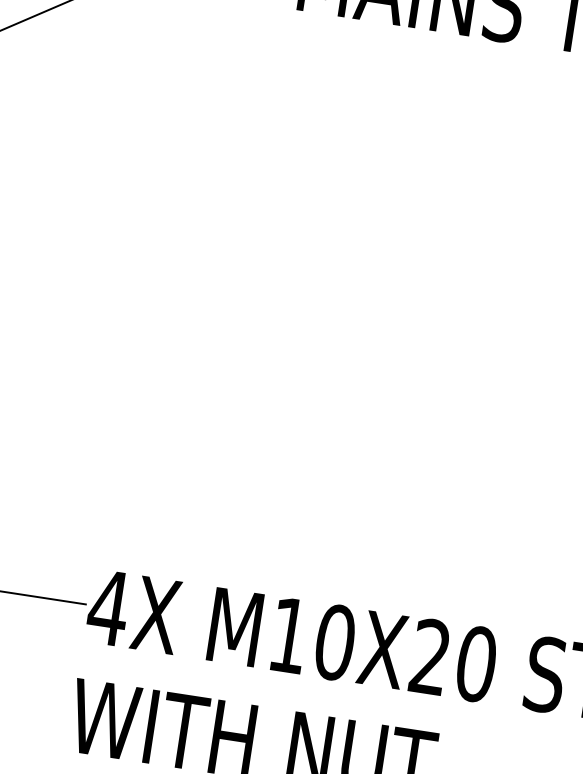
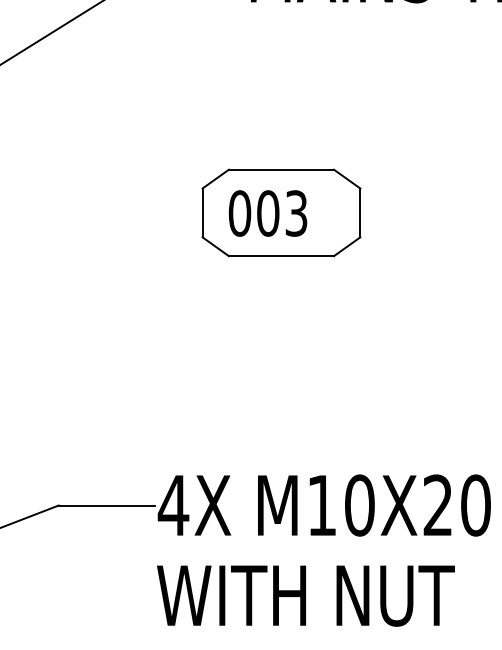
part: (294, 271) -> (281, 212), added

